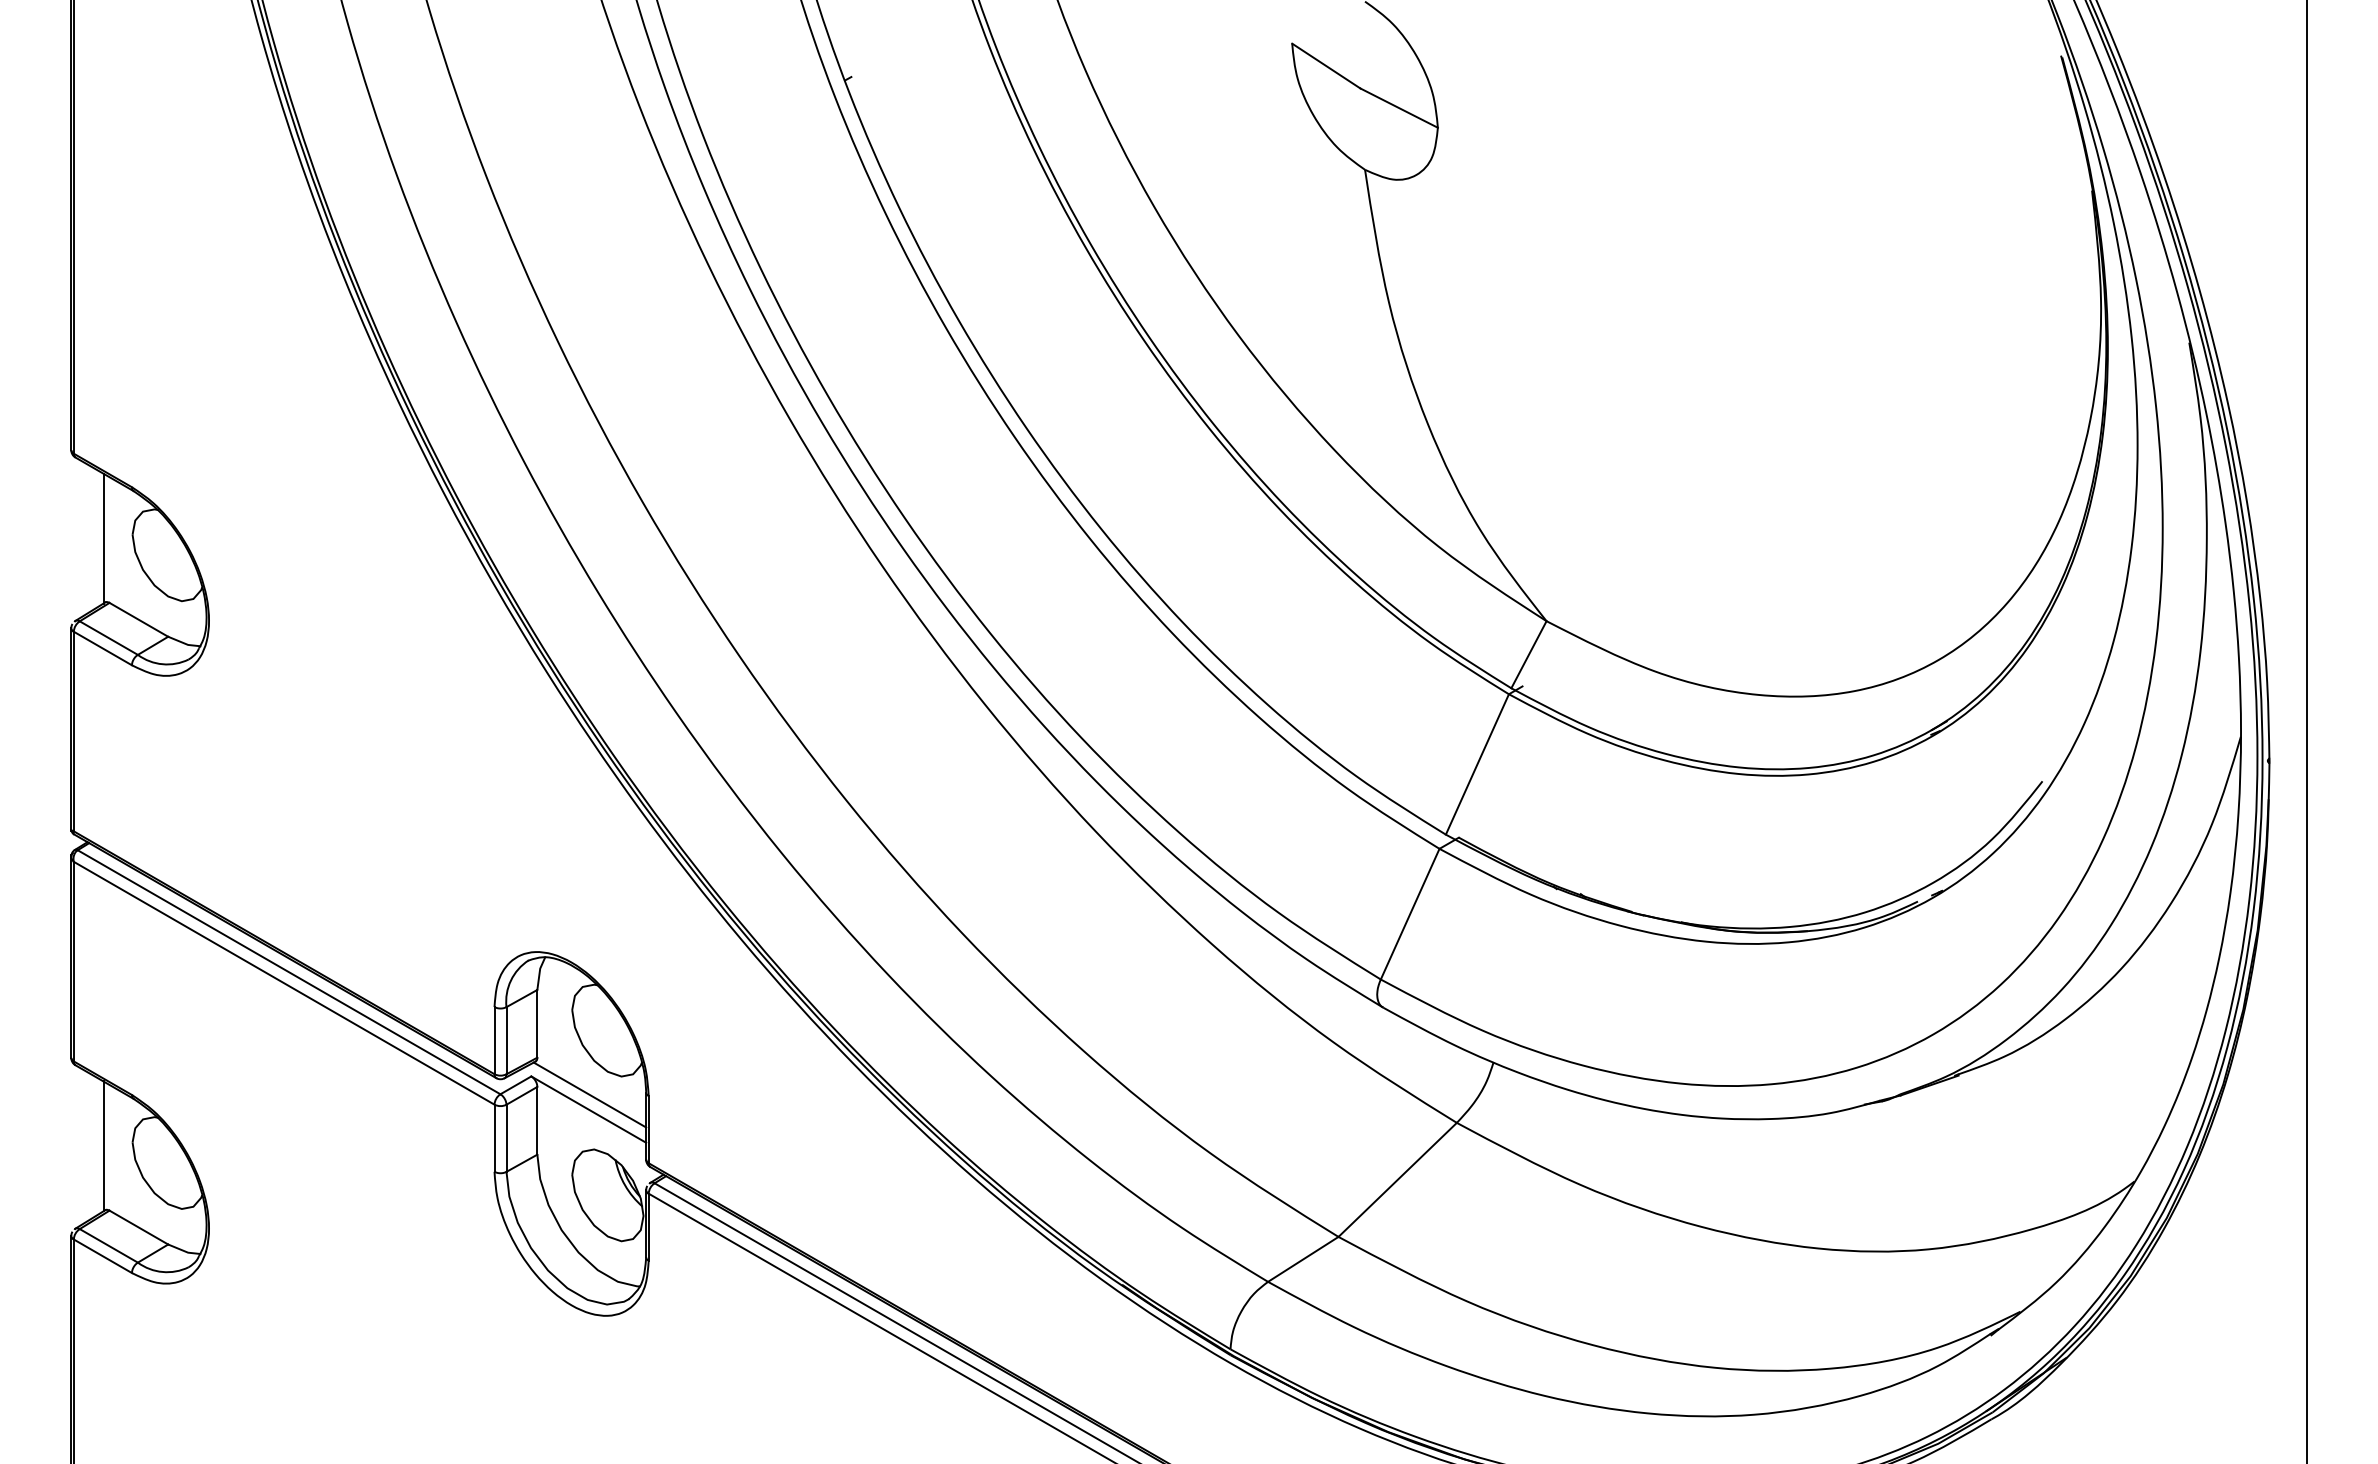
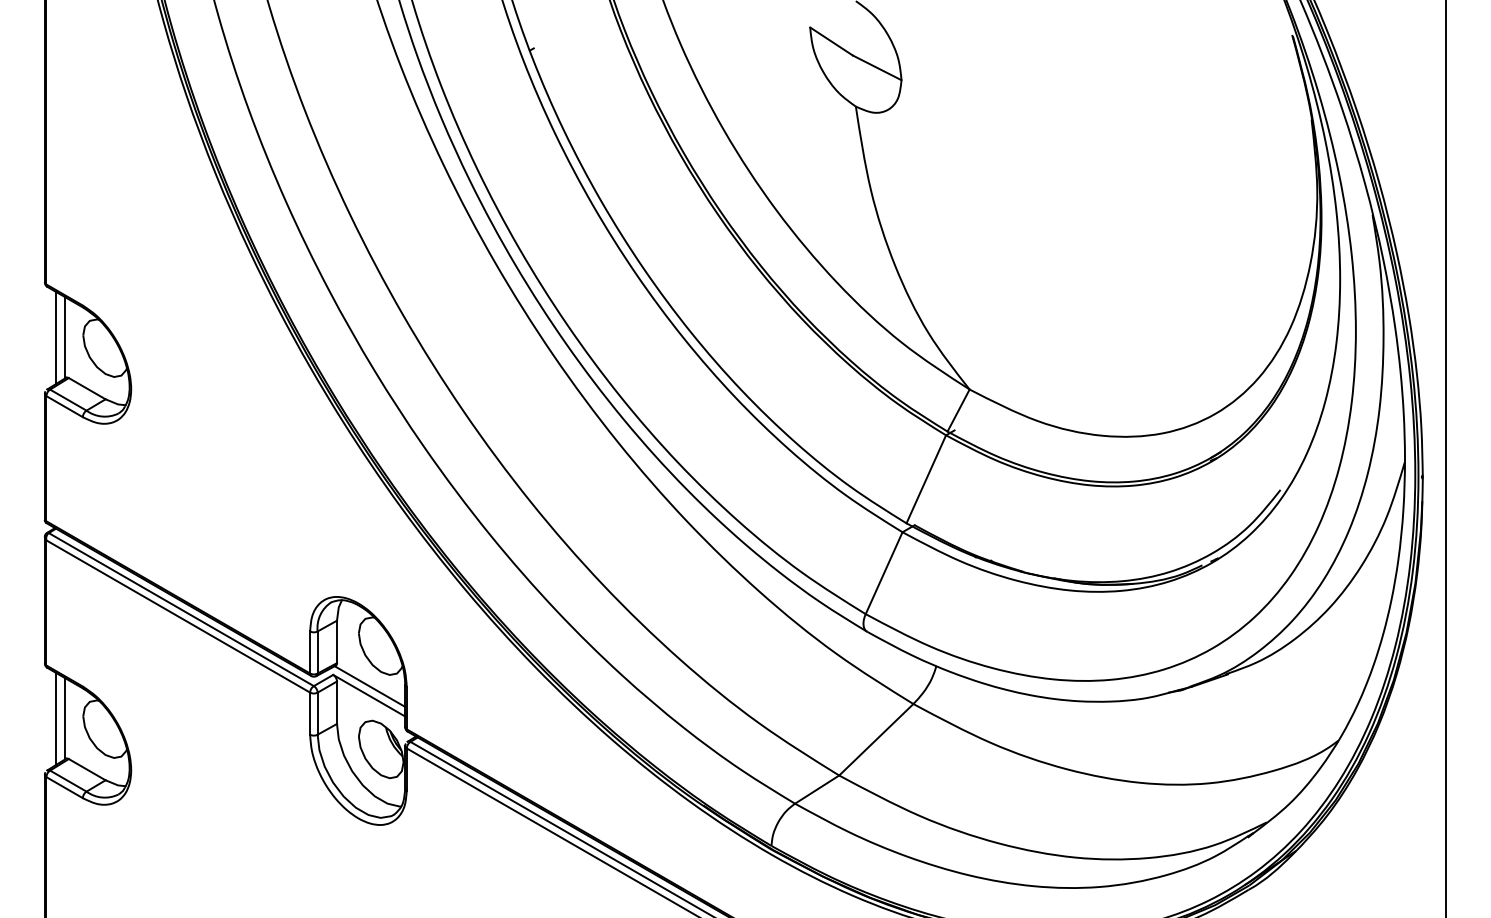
line: (89, 538) -> (56, 337), added
line: (89, 1145) -> (56, 718), added

